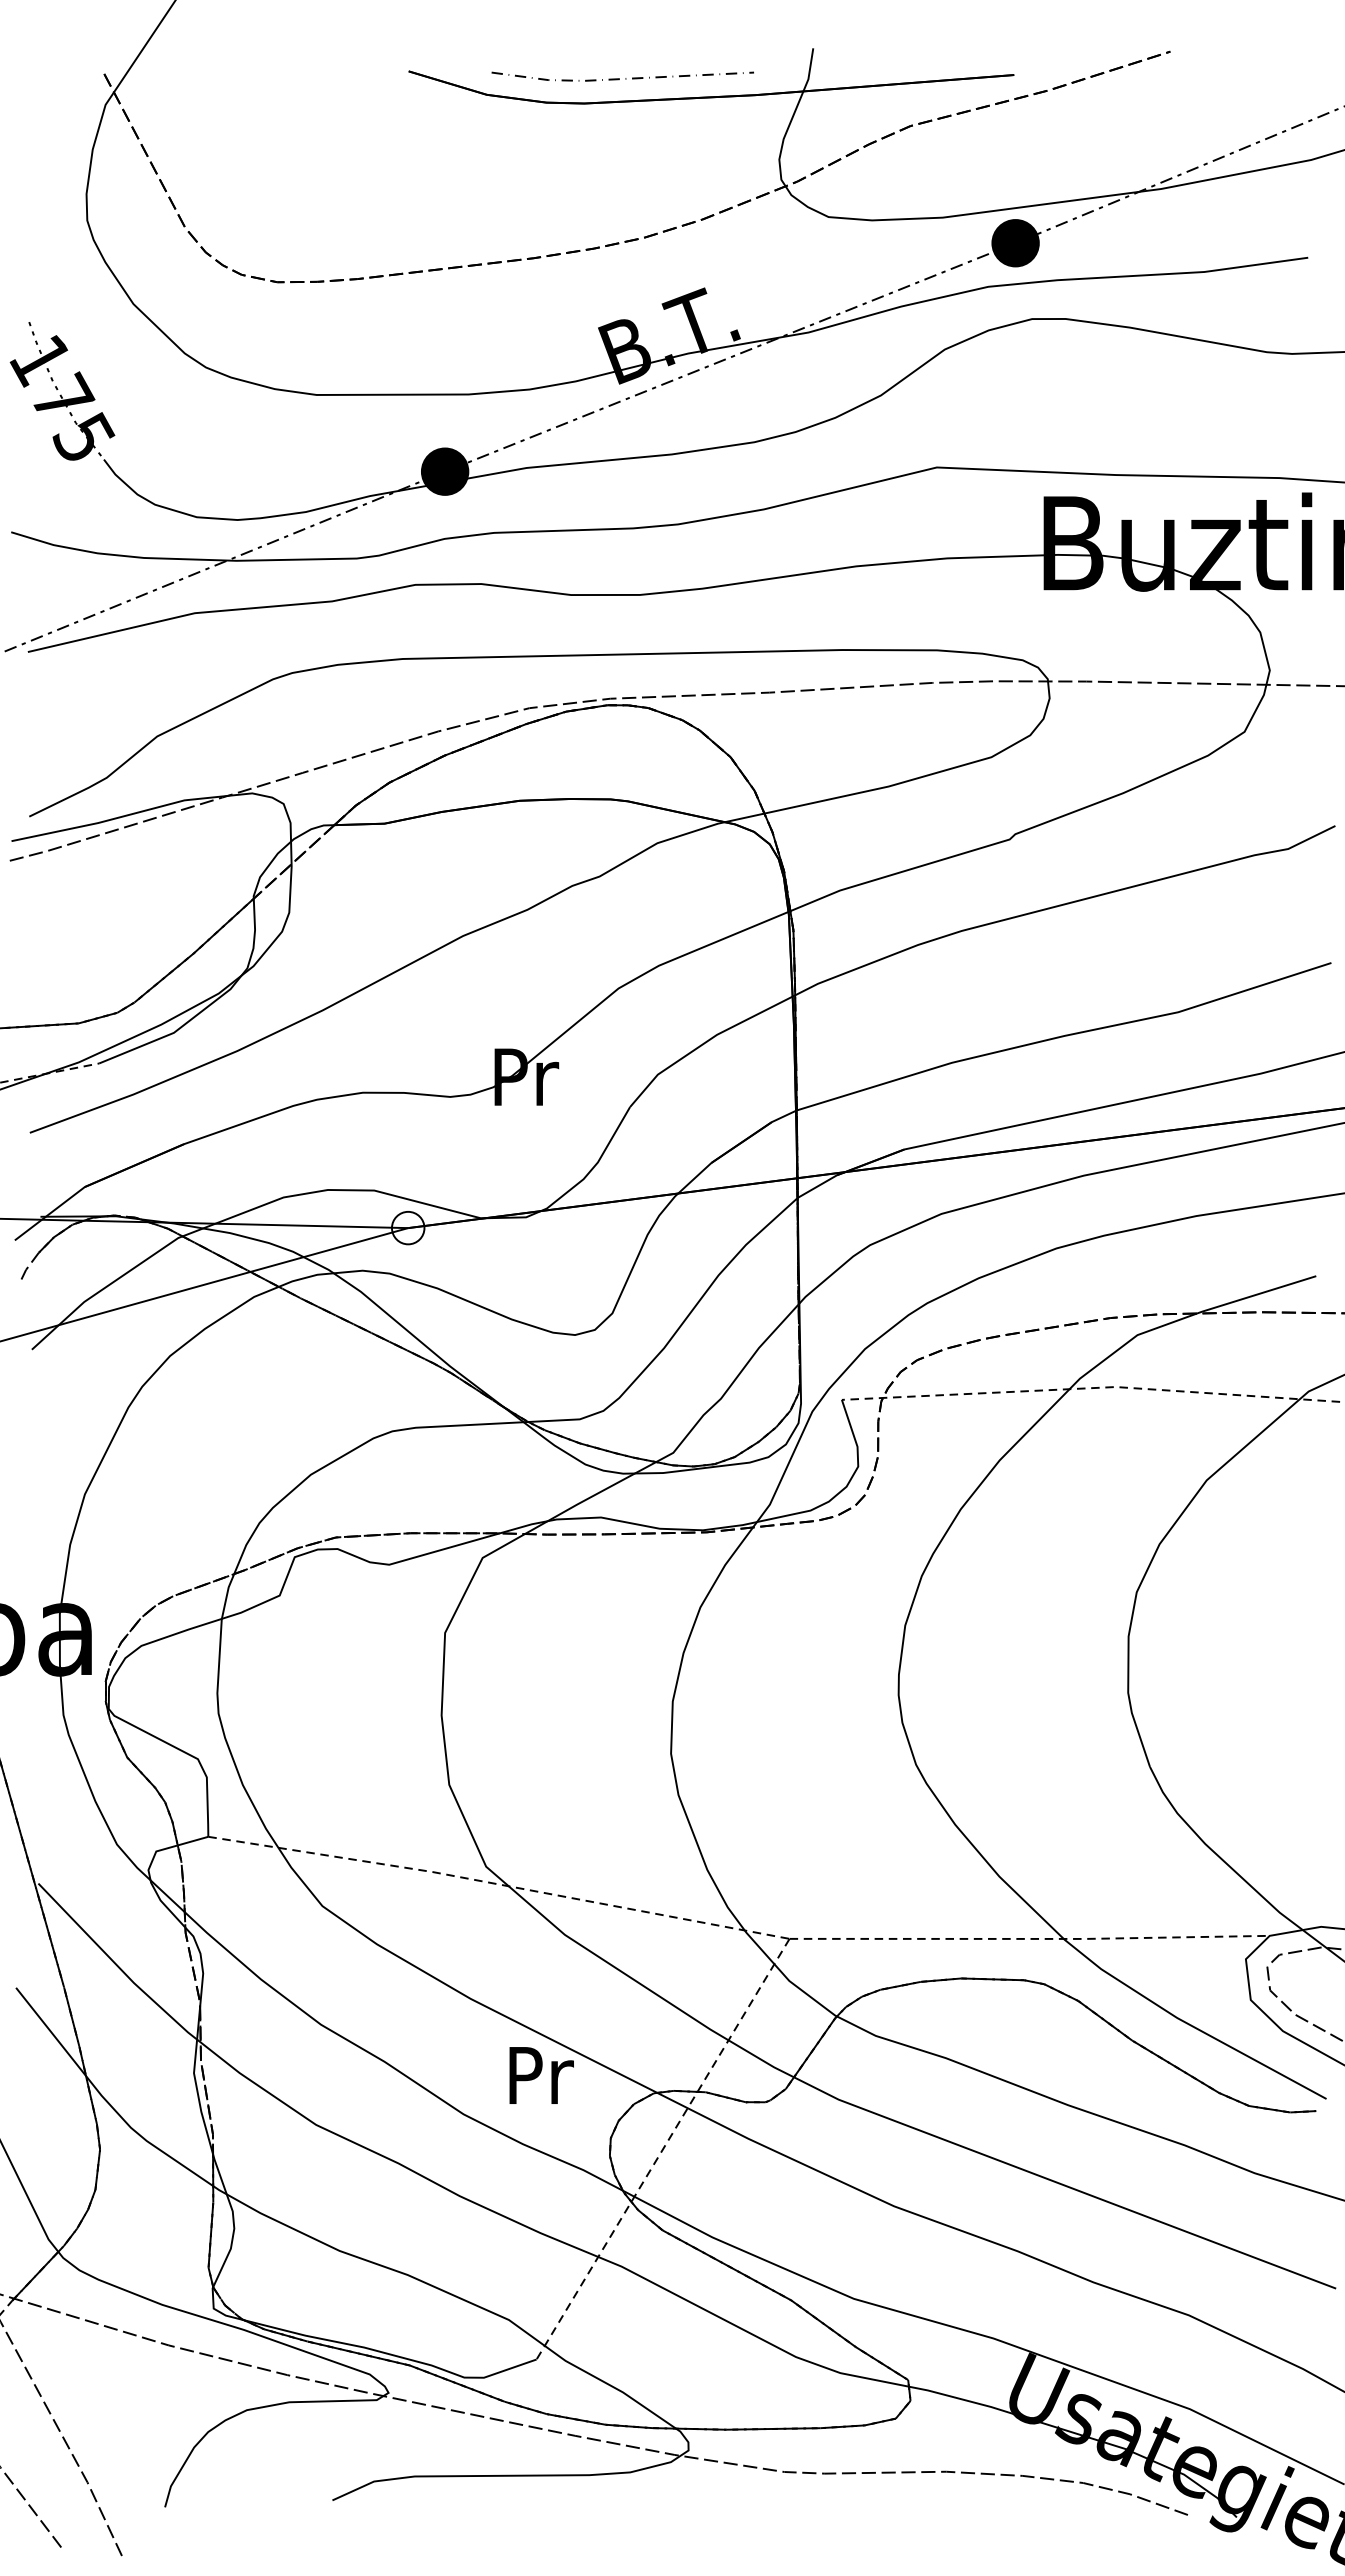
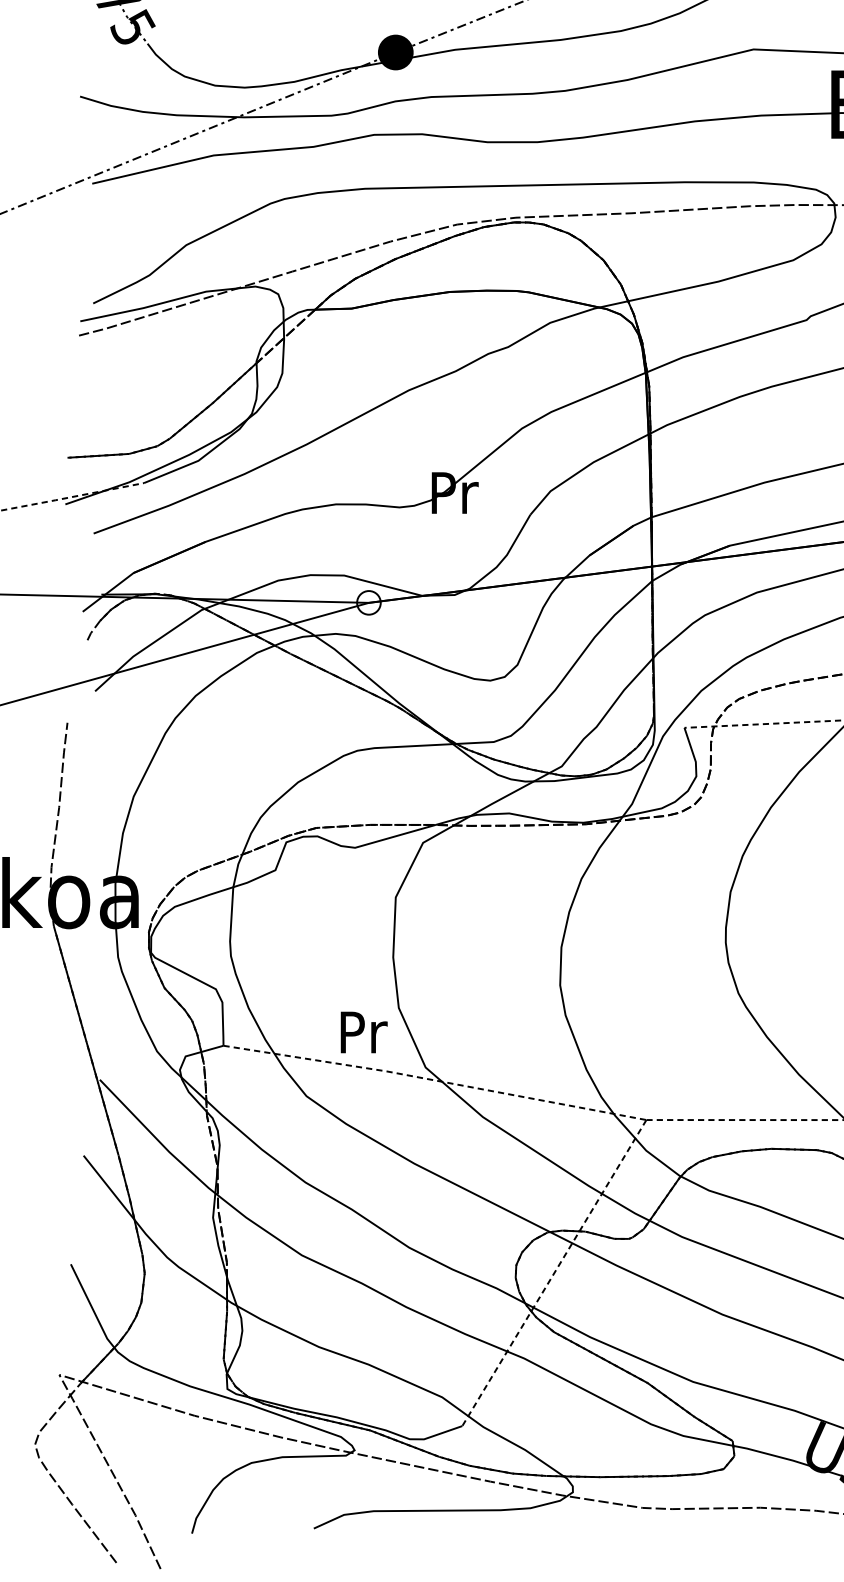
text: (541, 2075) -> (364, 1032), moved

